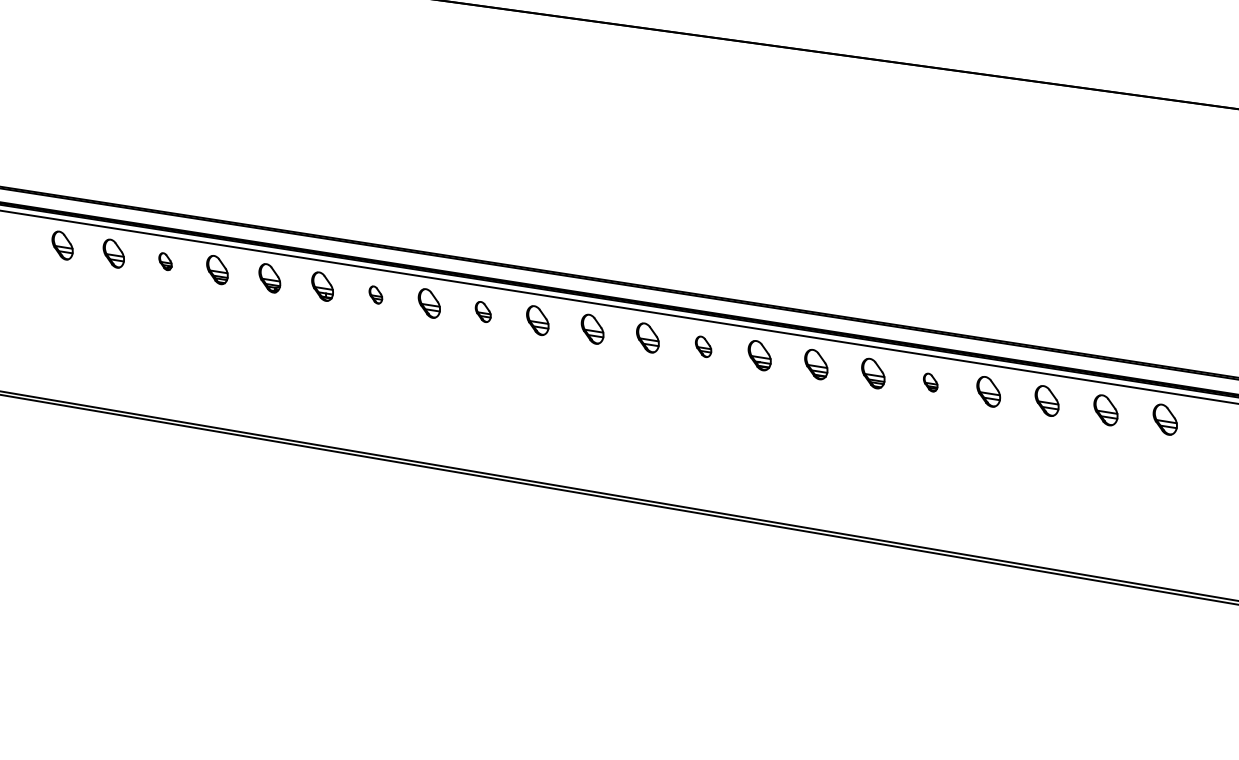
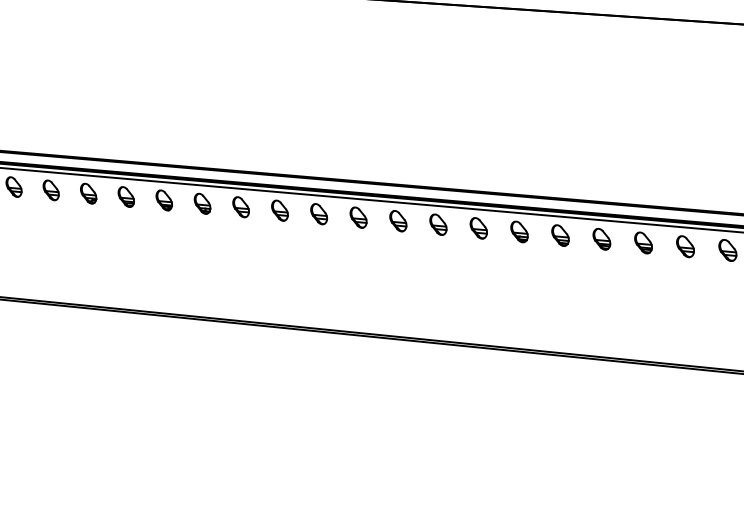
part: (165, 261) -> (88, 193), size x1.67
part: (375, 294) -> (240, 206), size x1.67
part: (482, 311) -> (318, 213), size x1.43
part: (703, 346) -> (478, 228), size x1.43
part: (930, 382) -> (643, 242), size x1.67

